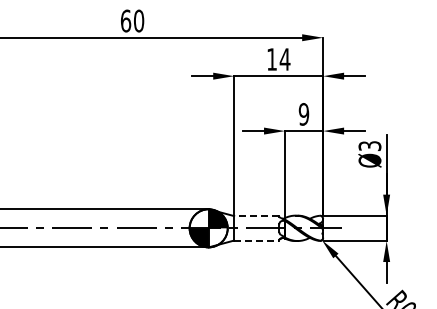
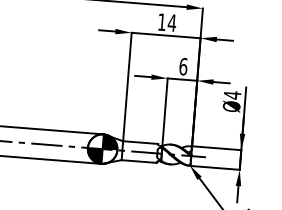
text: (303, 114) -> (183, 66), 9 -> 6
text: (369, 145) -> (232, 94), Ø3 -> Ø4
line: (256, 216) -> (140, 142), dashed -> solid
line: (256, 240) -> (138, 161), dashed -> solid

